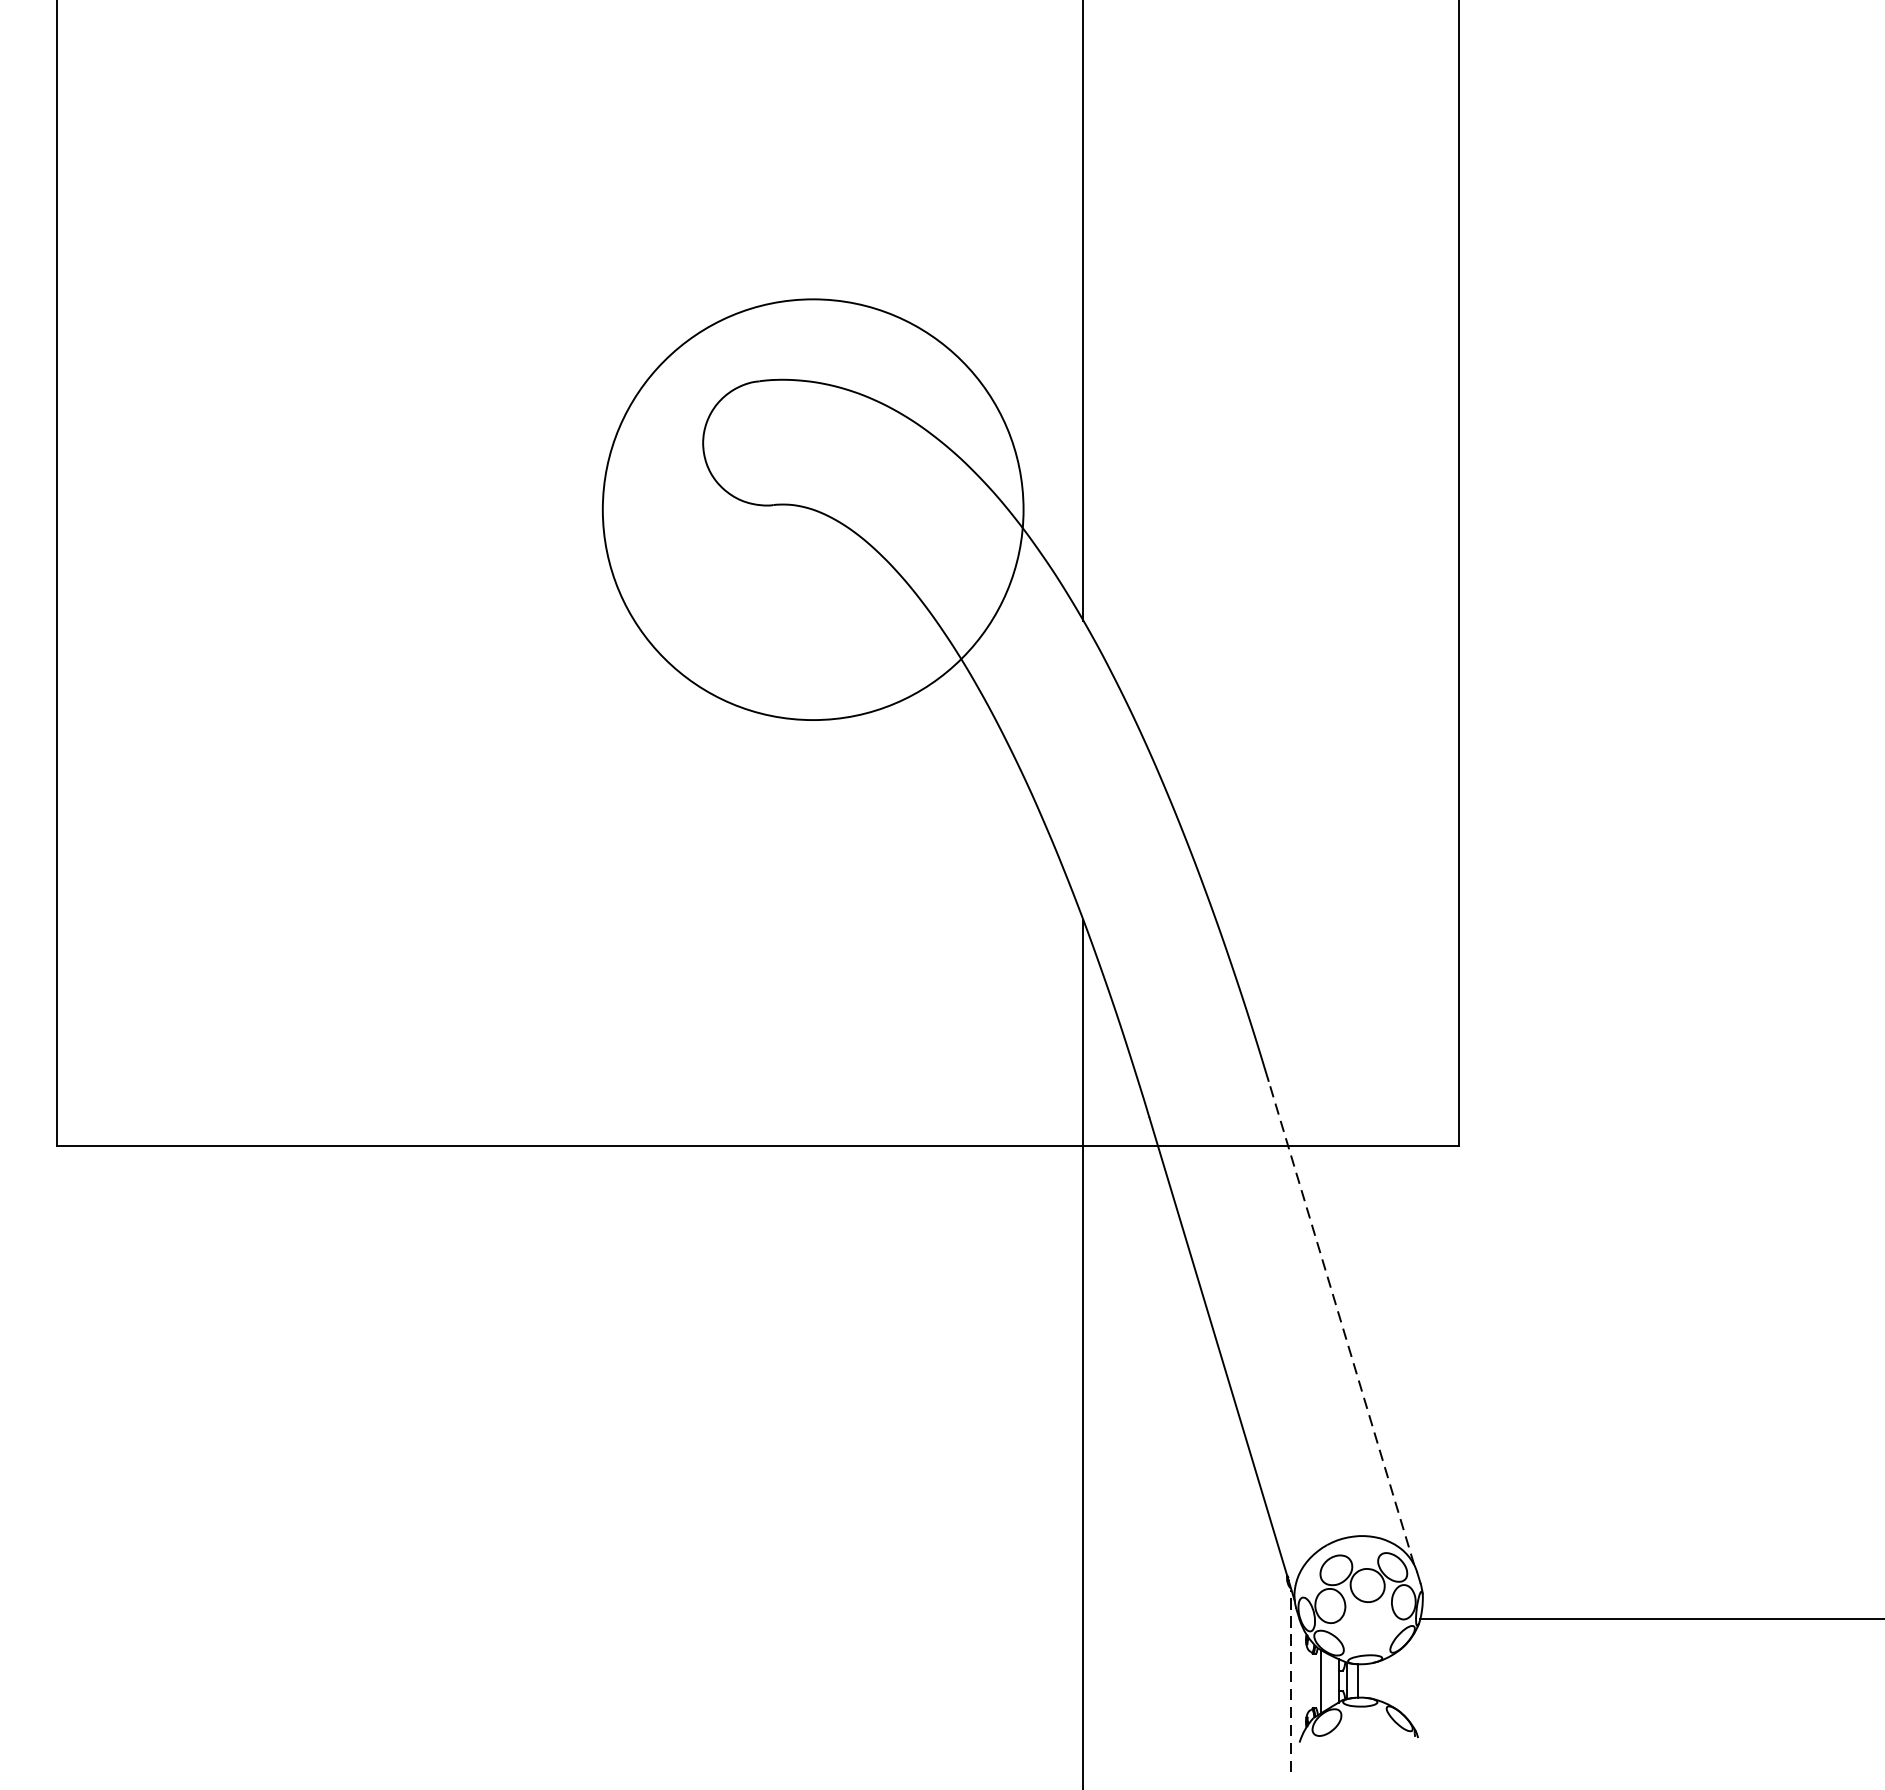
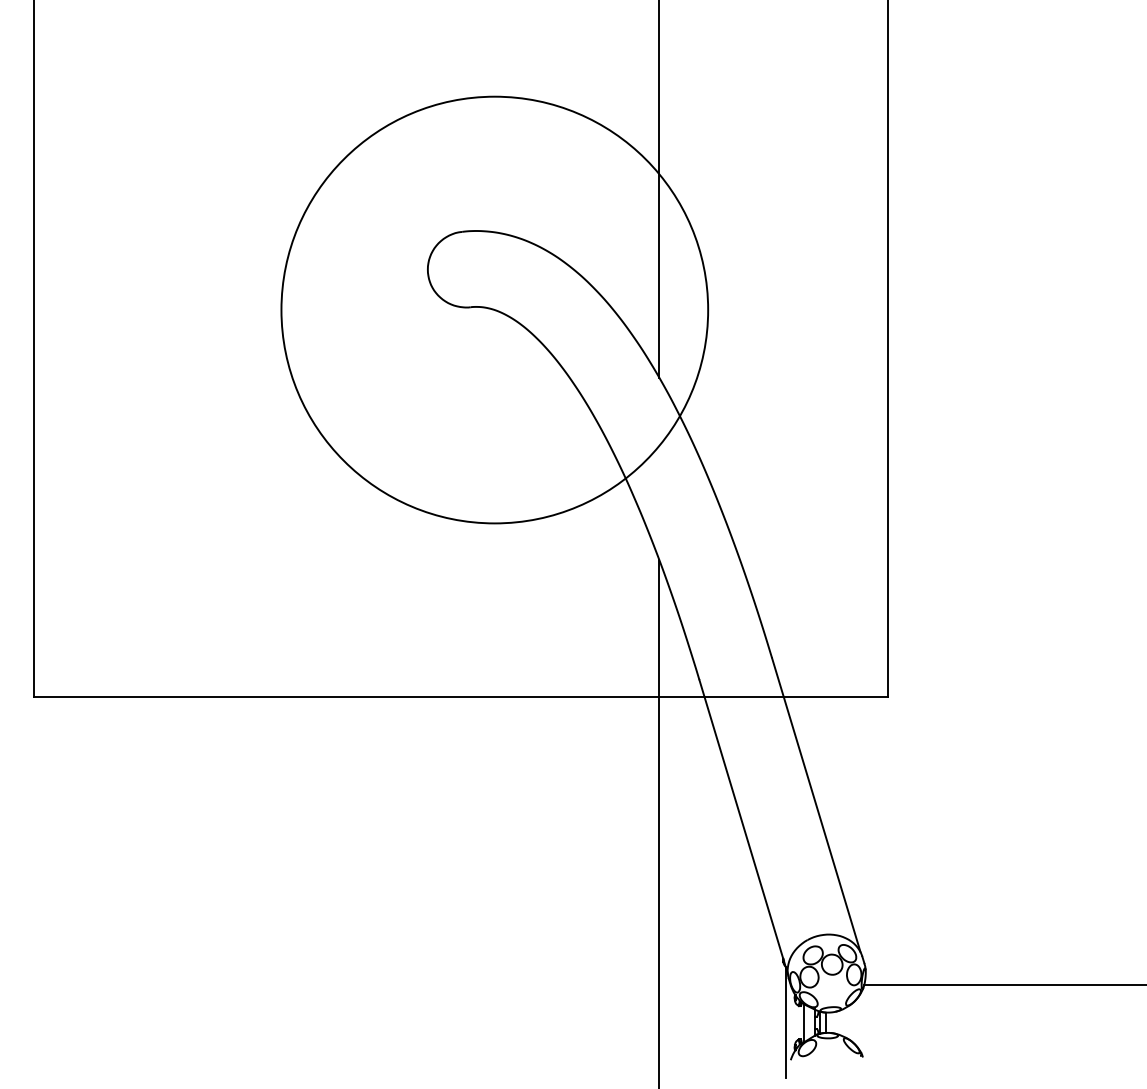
circle: (812, 508) -> (494, 309), size x1.67
line: (1341, 1322) -> (816, 804), dashed -> solid
line: (1290, 1680) -> (785, 1022), dashed -> solid

